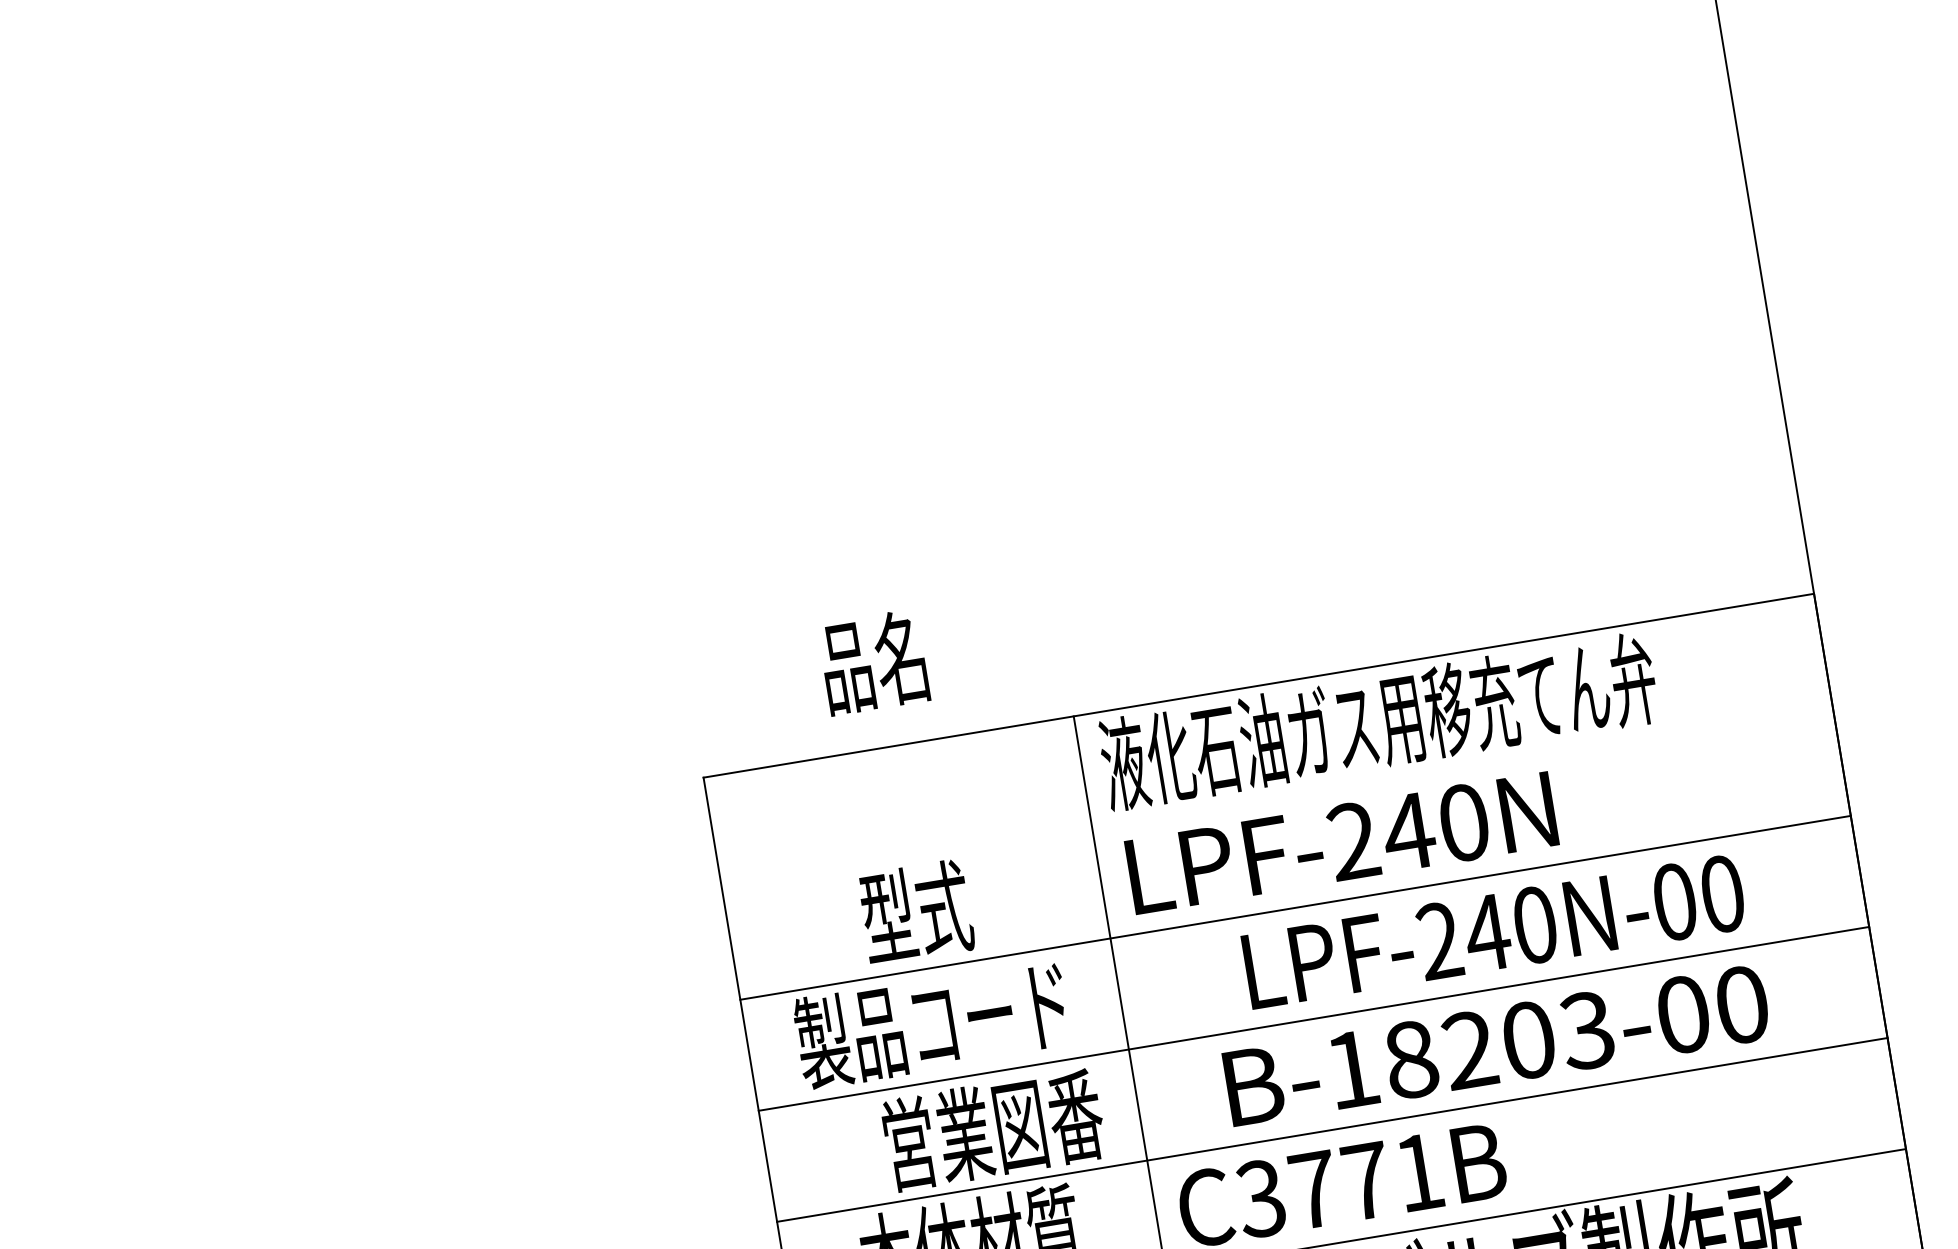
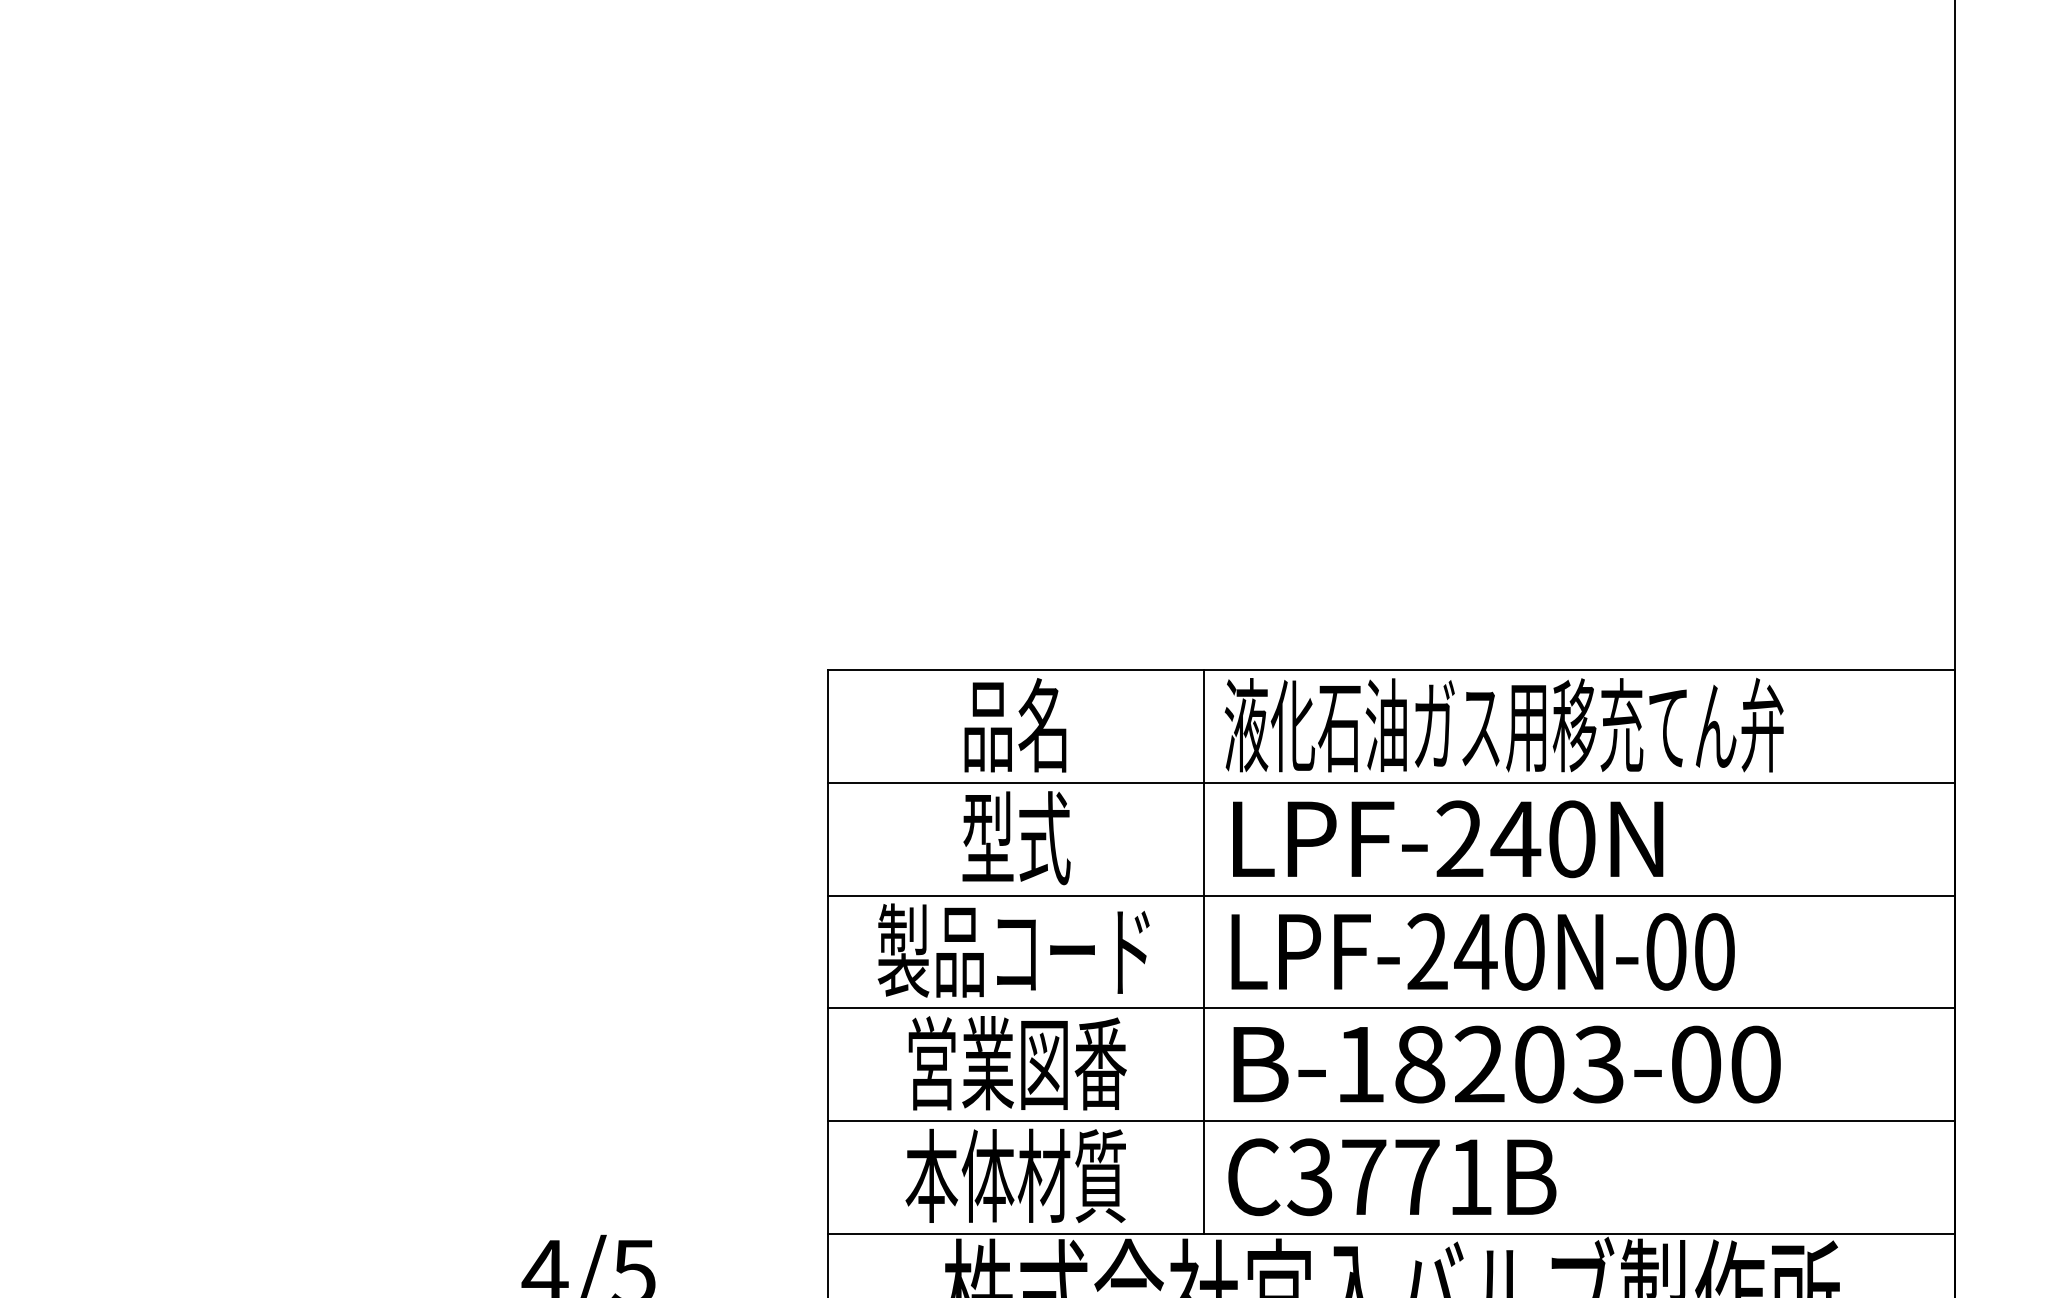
text: (873, 662) -> (1015, 725), moved
line: (1276, 796) -> (1391, 782), added
text: (1493, 931) -> (1482, 951), moved
text: (1496, 1045) -> (1506, 1064), moved
text: (993, 1129) -> (1017, 1063), moved

